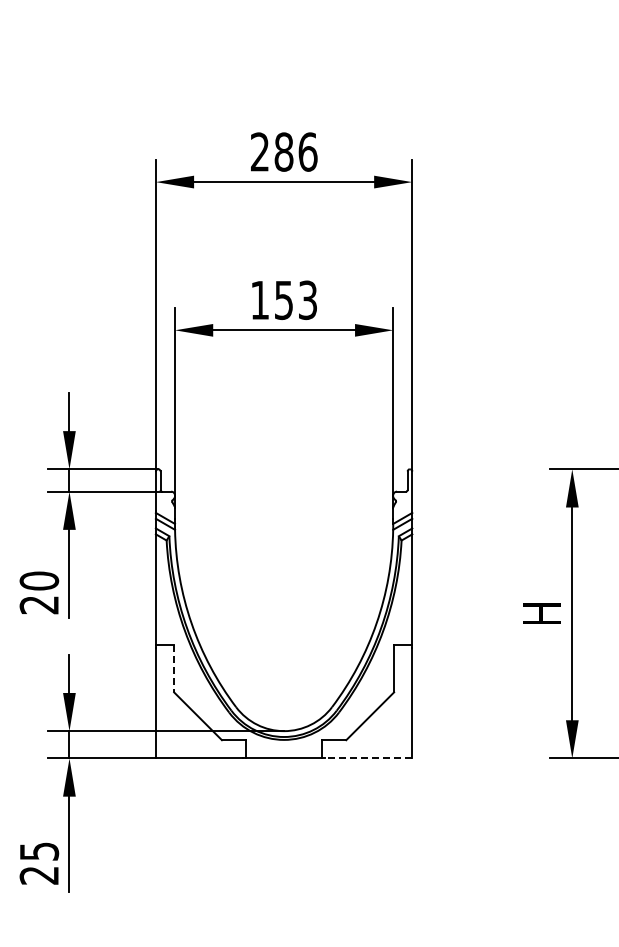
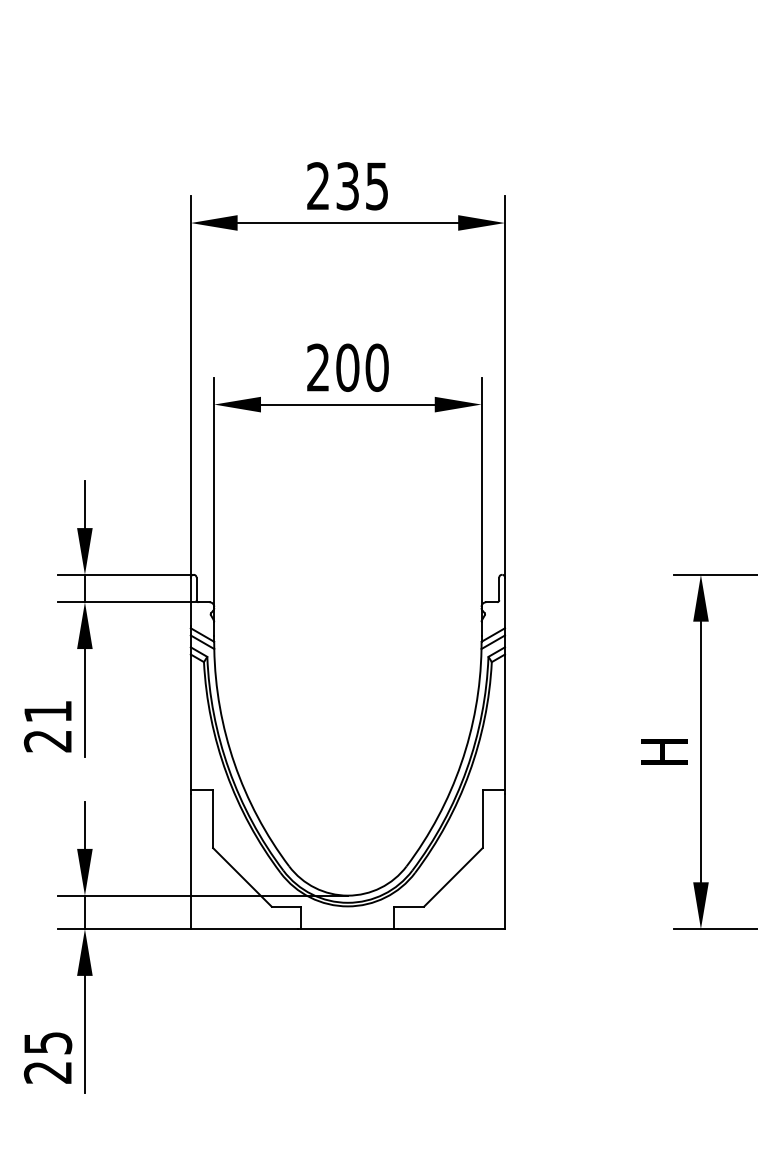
text: (295, 151) -> (361, 185), 286 -> 235
text: (284, 300) -> (348, 368), 153 -> 200
text: (39, 580) -> (48, 711), 20 -> 21
line: (174, 668) -> (213, 818), dashed -> solid
line: (368, 758) -> (451, 929), dashed -> solid

